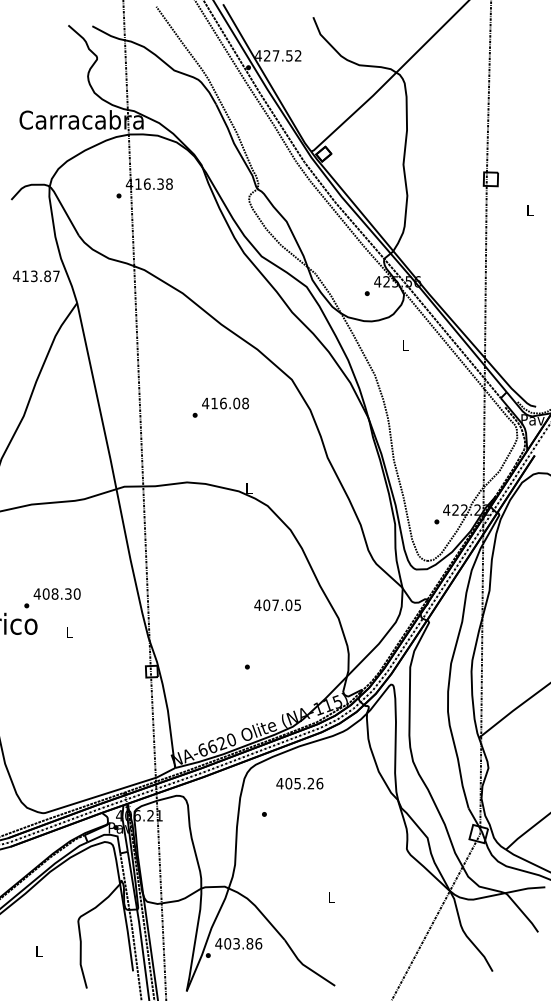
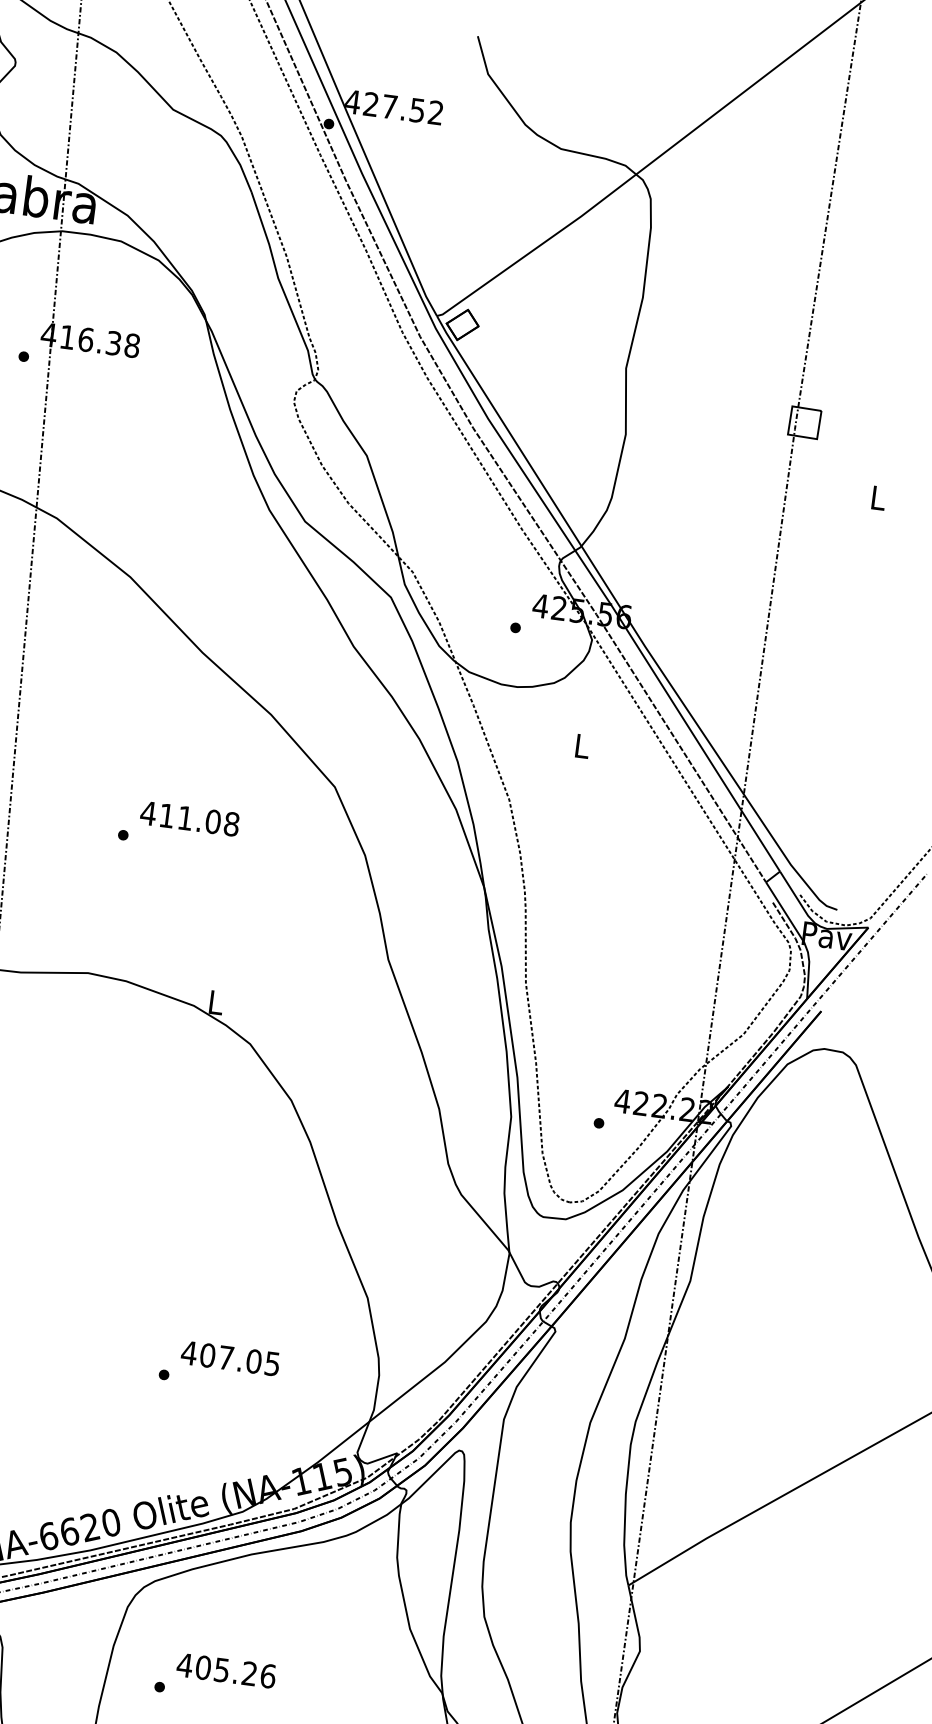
text: (223, 403) -> (185, 818), 416.08 -> 411.08
text: (277, 605) -> (230, 1358), moved
text: (299, 783) -> (225, 1670), moved

